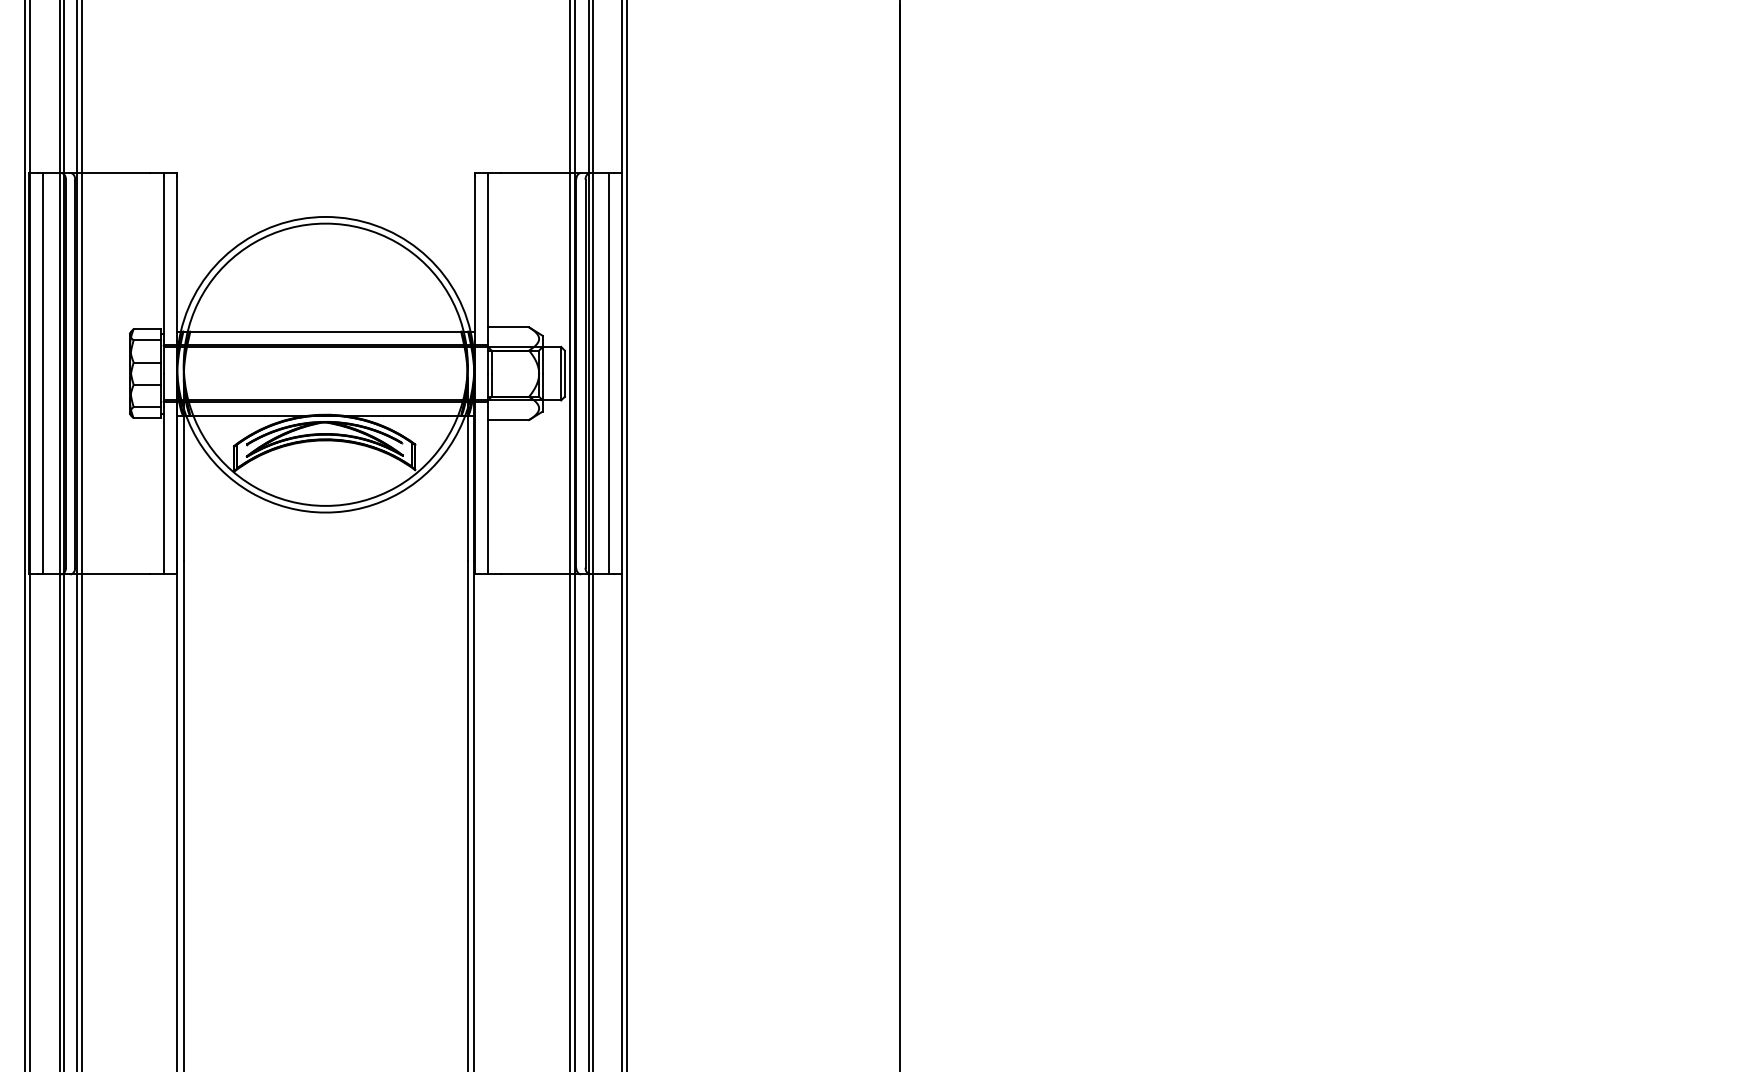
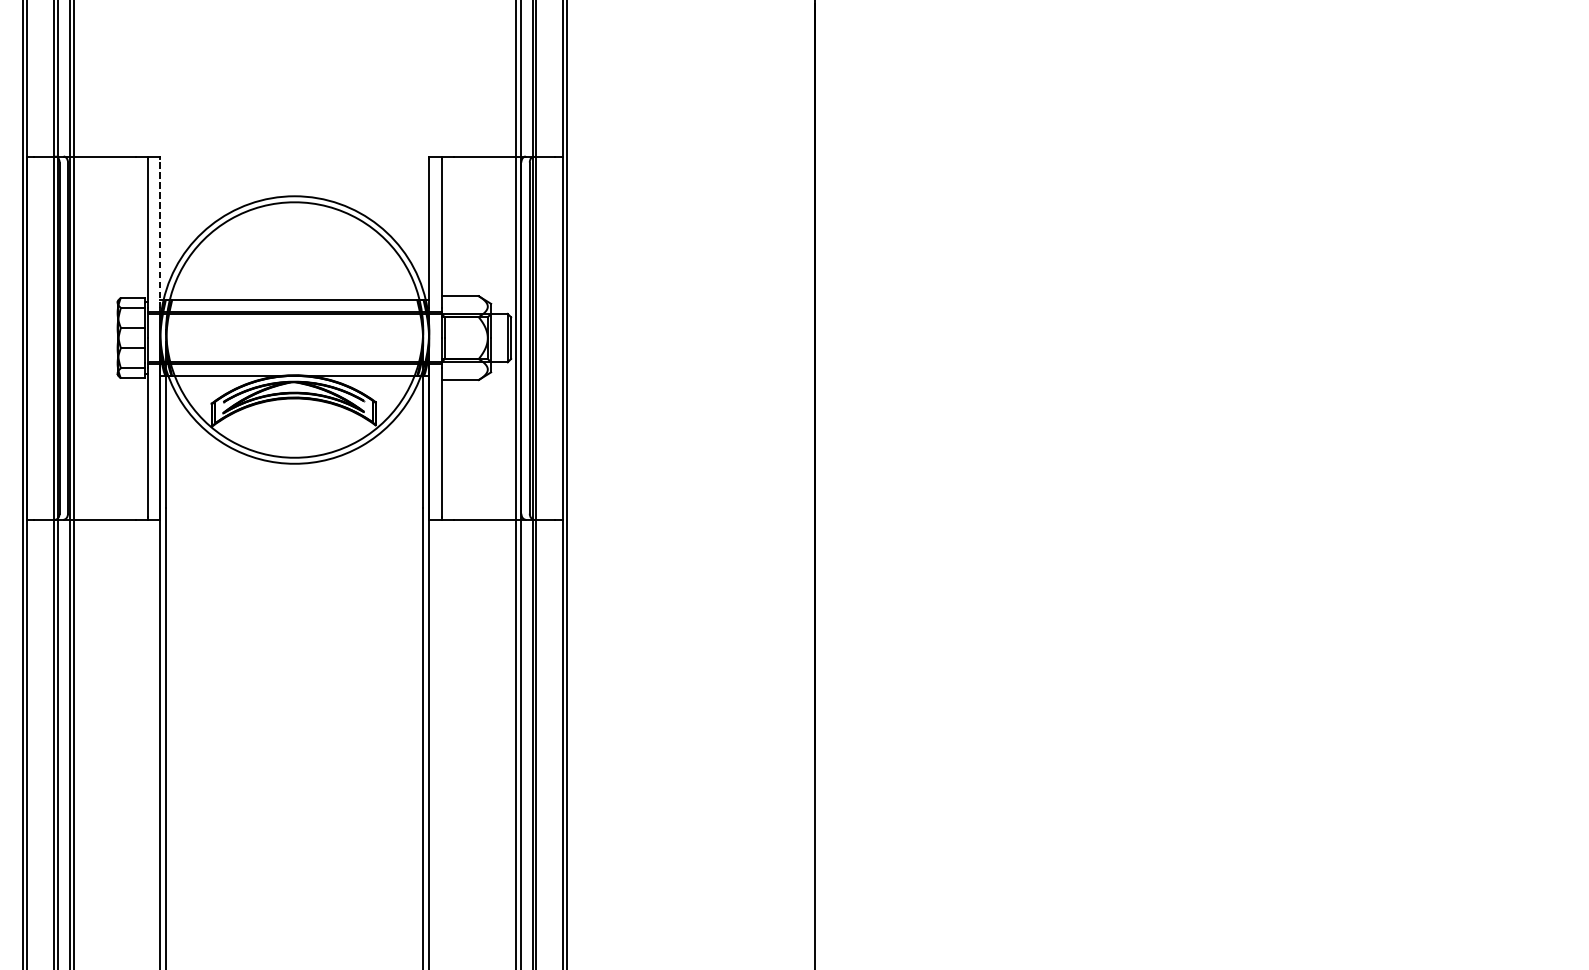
line: (176, 257) -> (159, 232), solid -> dashed
line: (42, 373) -> (38, 337), removed
line: (608, 373) -> (550, 337), removed

